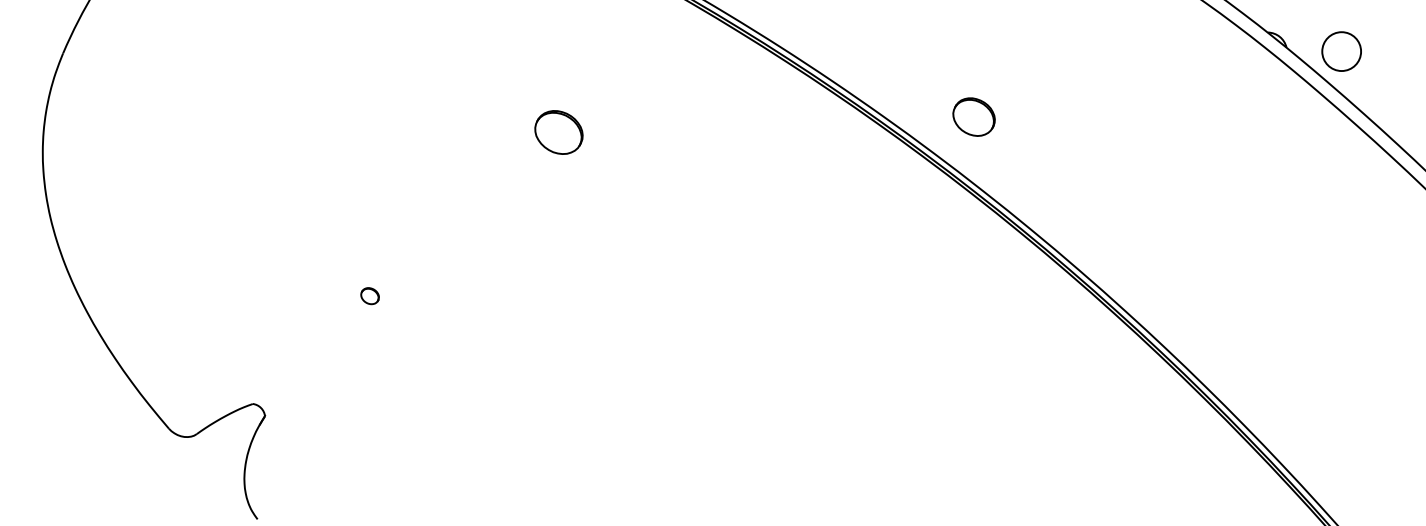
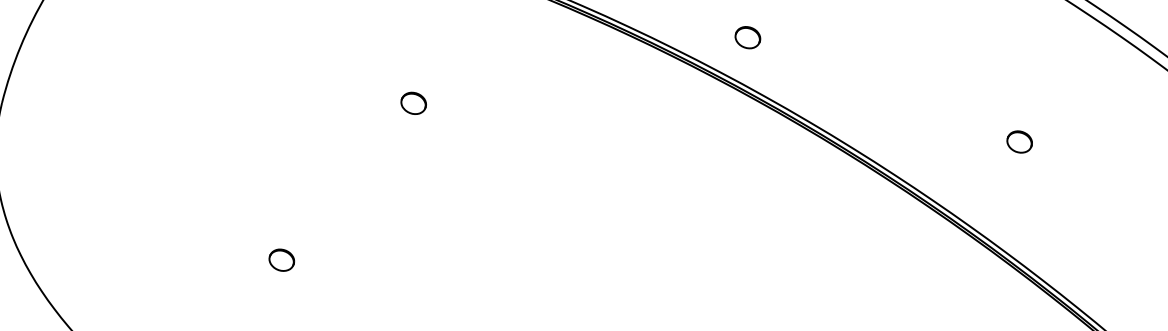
part: (973, 116) -> (747, 37), size x0.71
part: (558, 132) -> (413, 103), size x0.62
part: (1281, 294) -> (1019, 141), added
part: (369, 295) -> (281, 259), size x1.67

